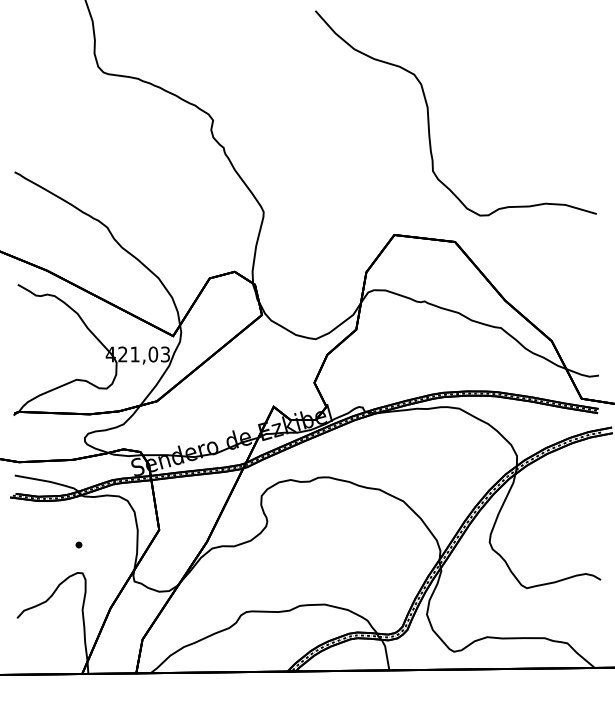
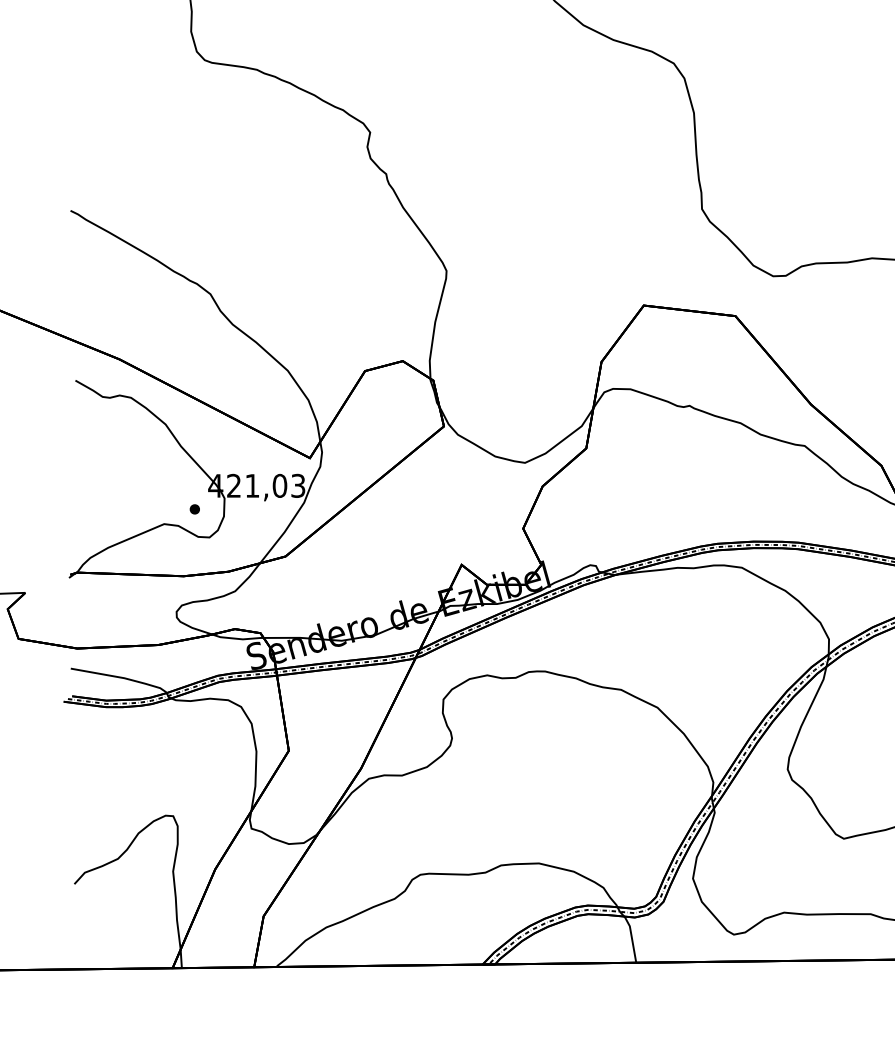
part: (78, 544) -> (194, 508), moved

